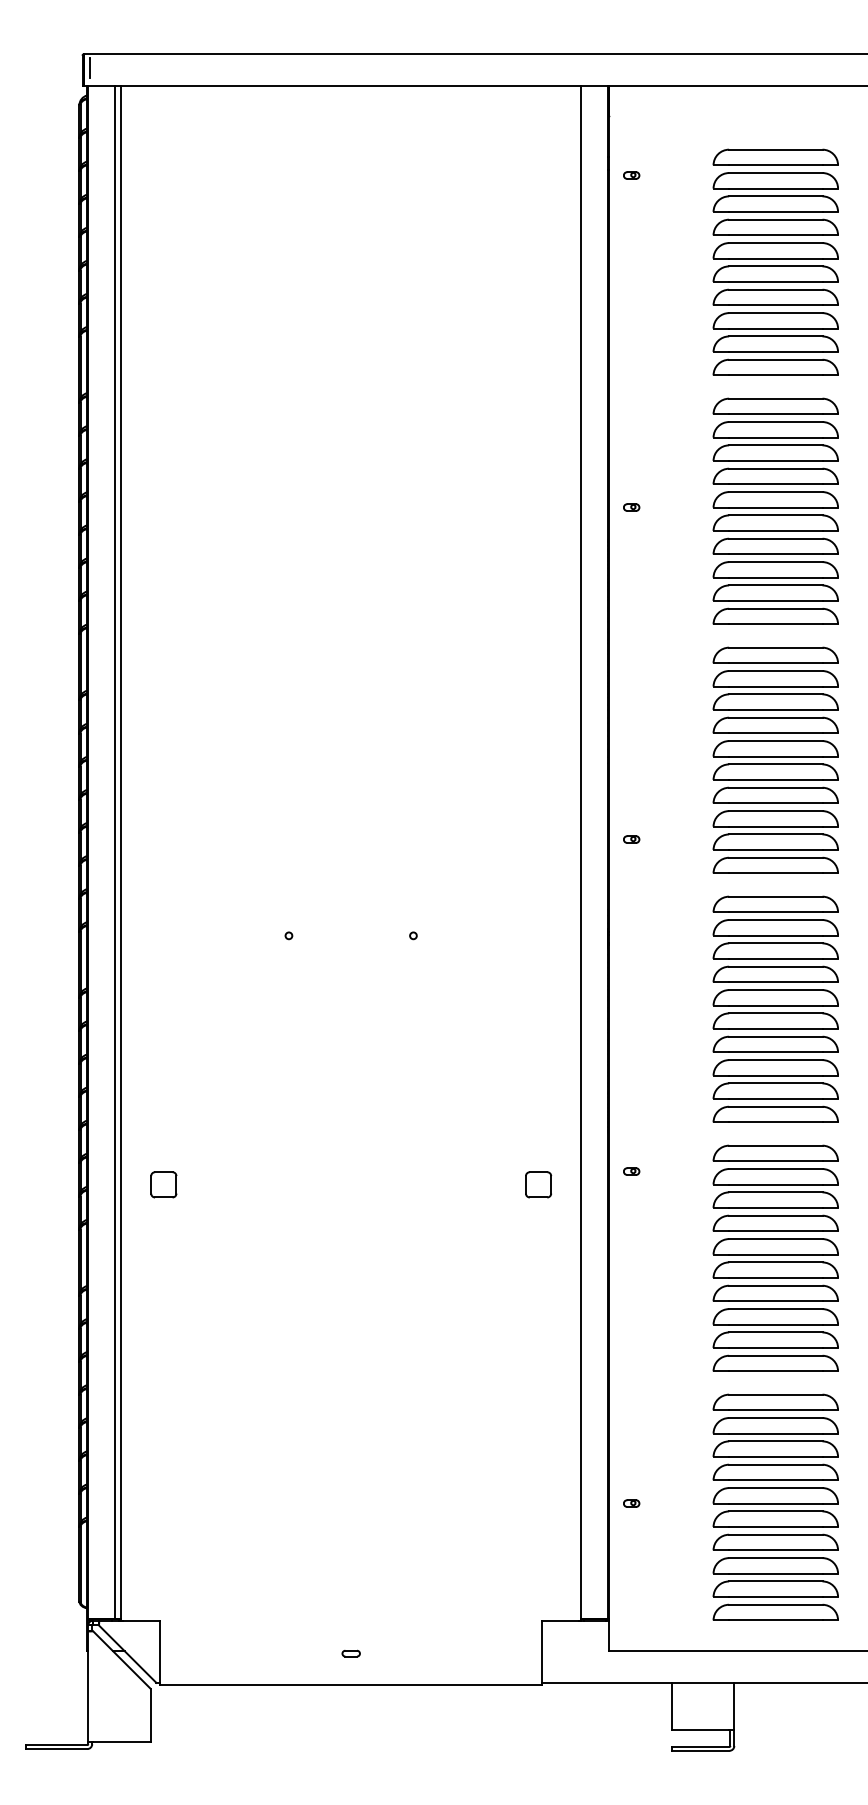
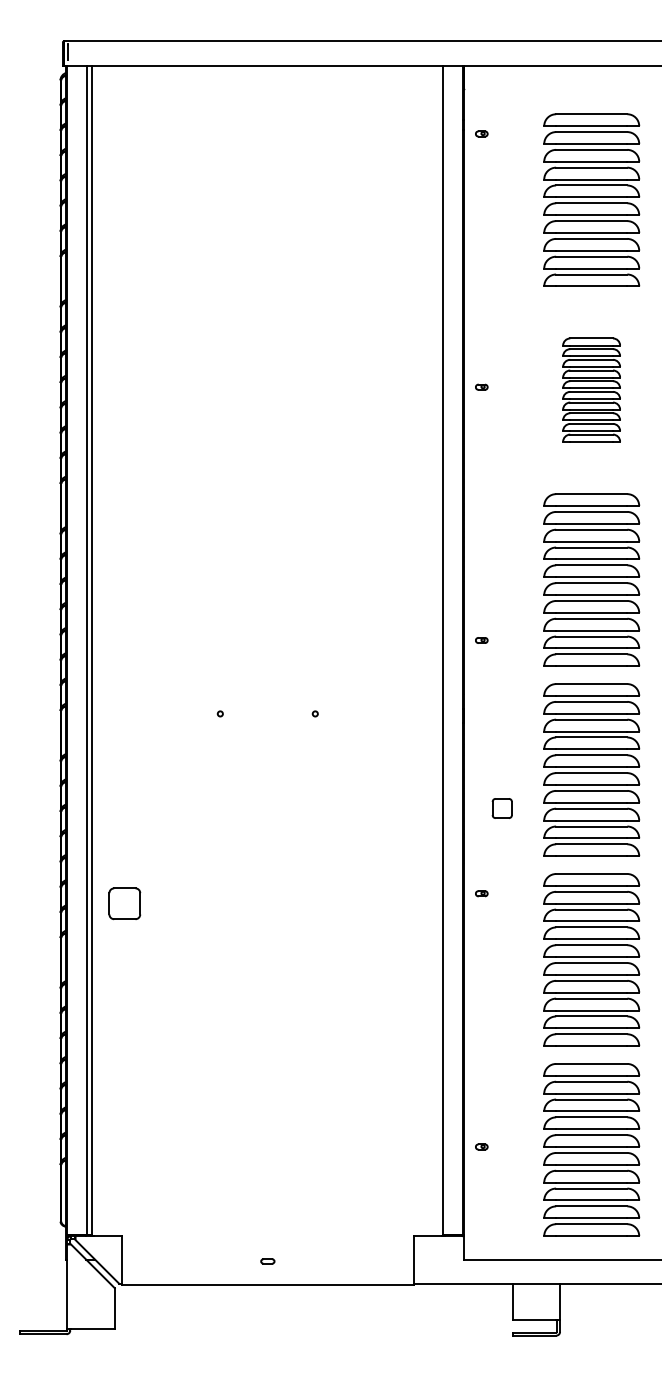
part: (775, 510) -> (591, 389), size x0.6
part: (163, 1184) -> (124, 903), size x1.6
part: (538, 1184) -> (502, 808), moved

